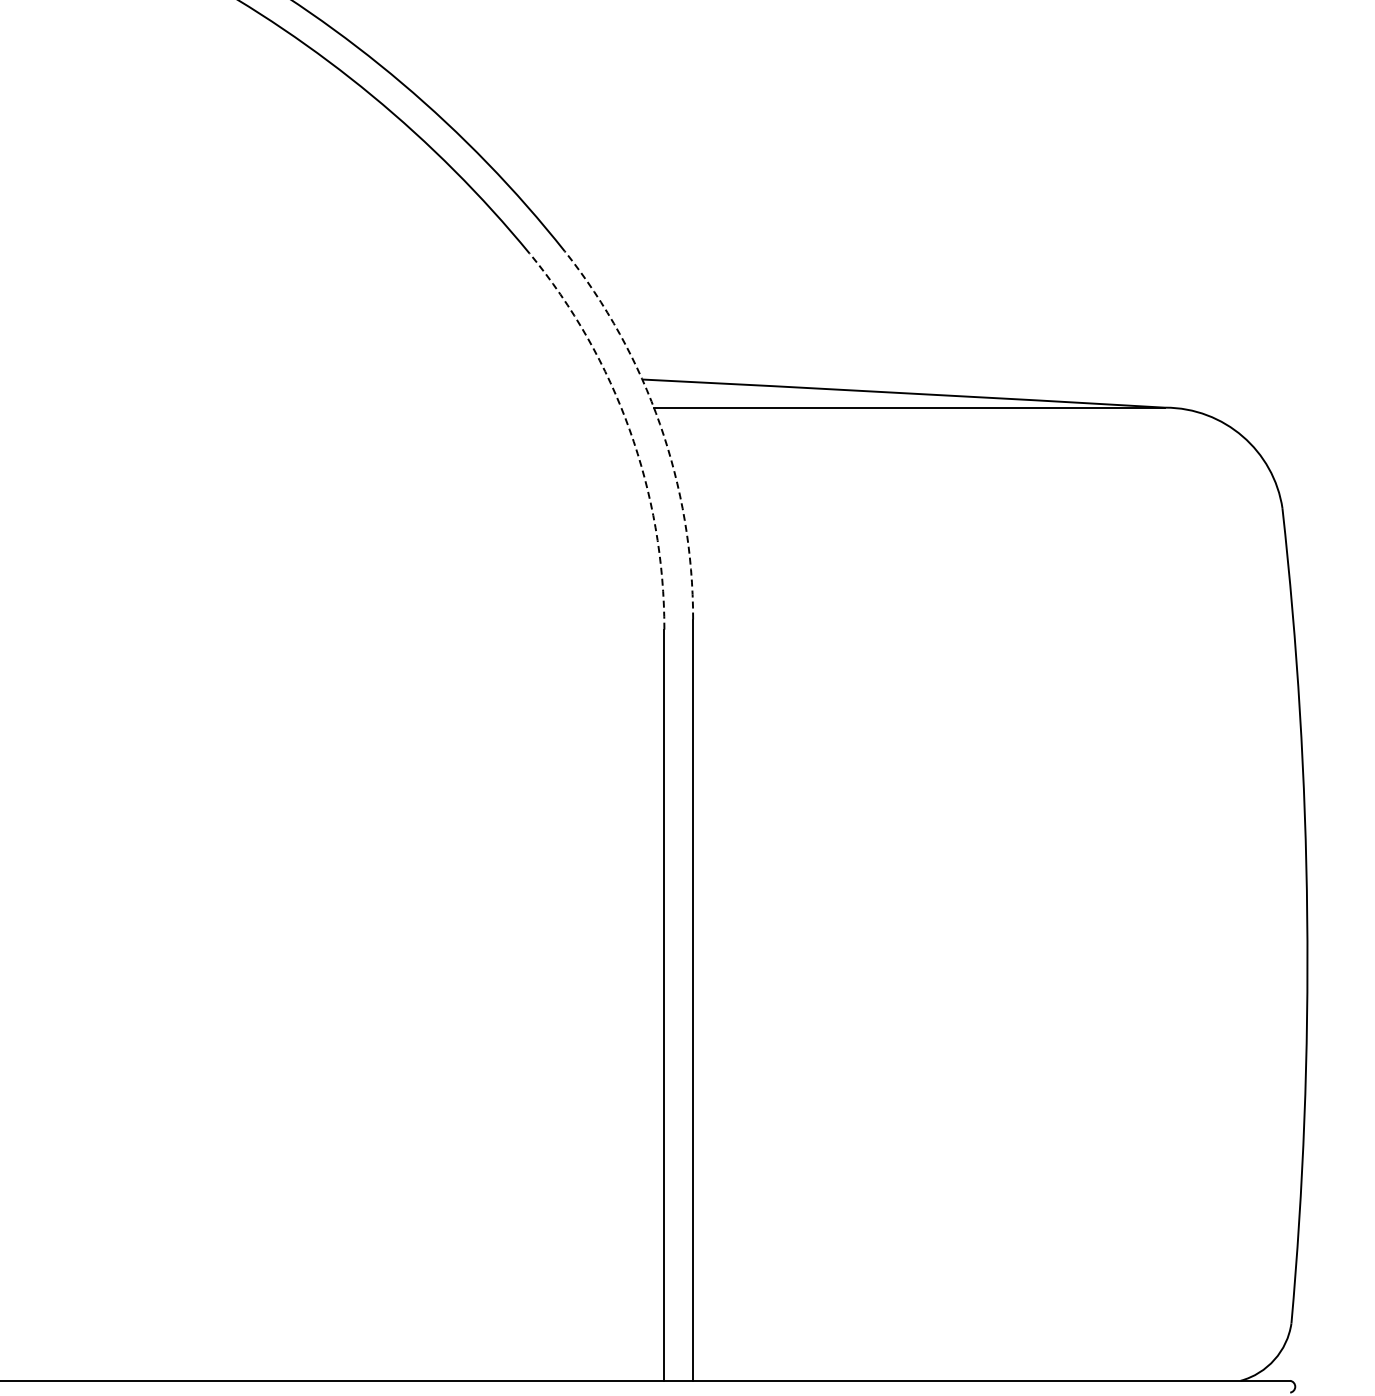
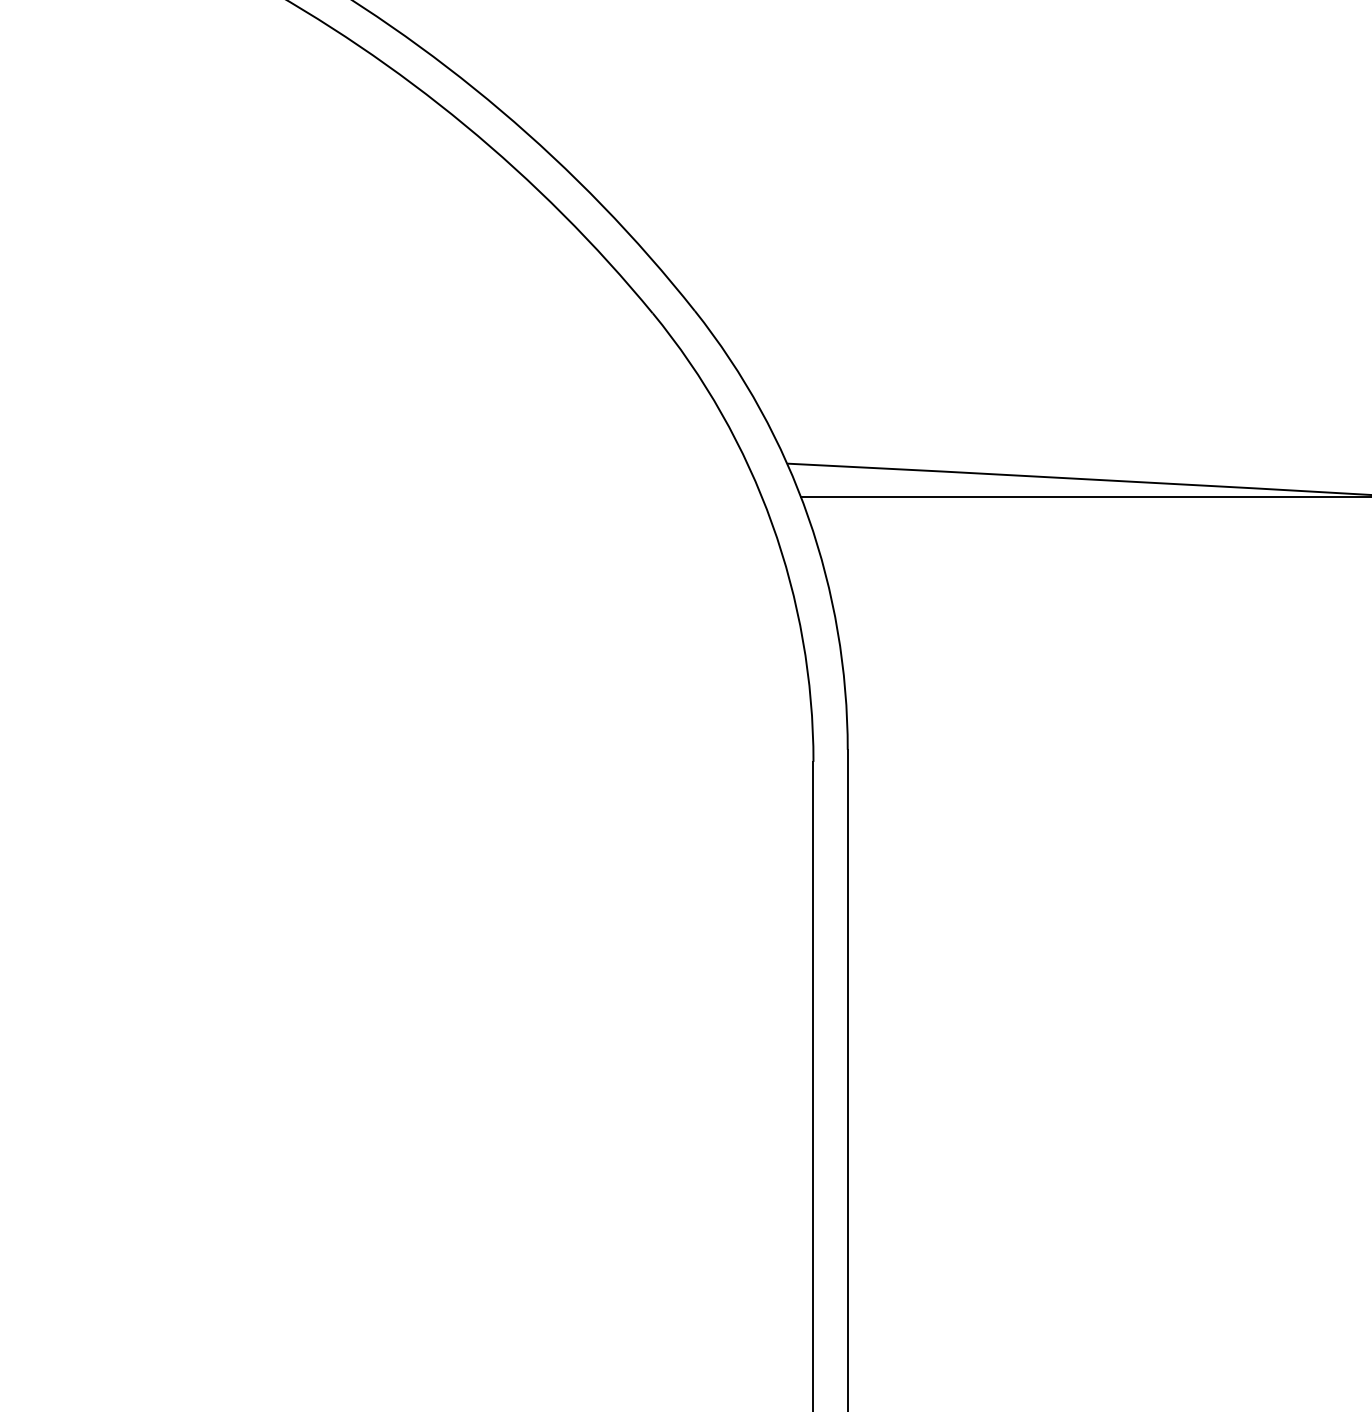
arc: (660, 424) -> (808, 517), dashed -> solid
arc: (629, 429) -> (771, 523), dashed -> solid

